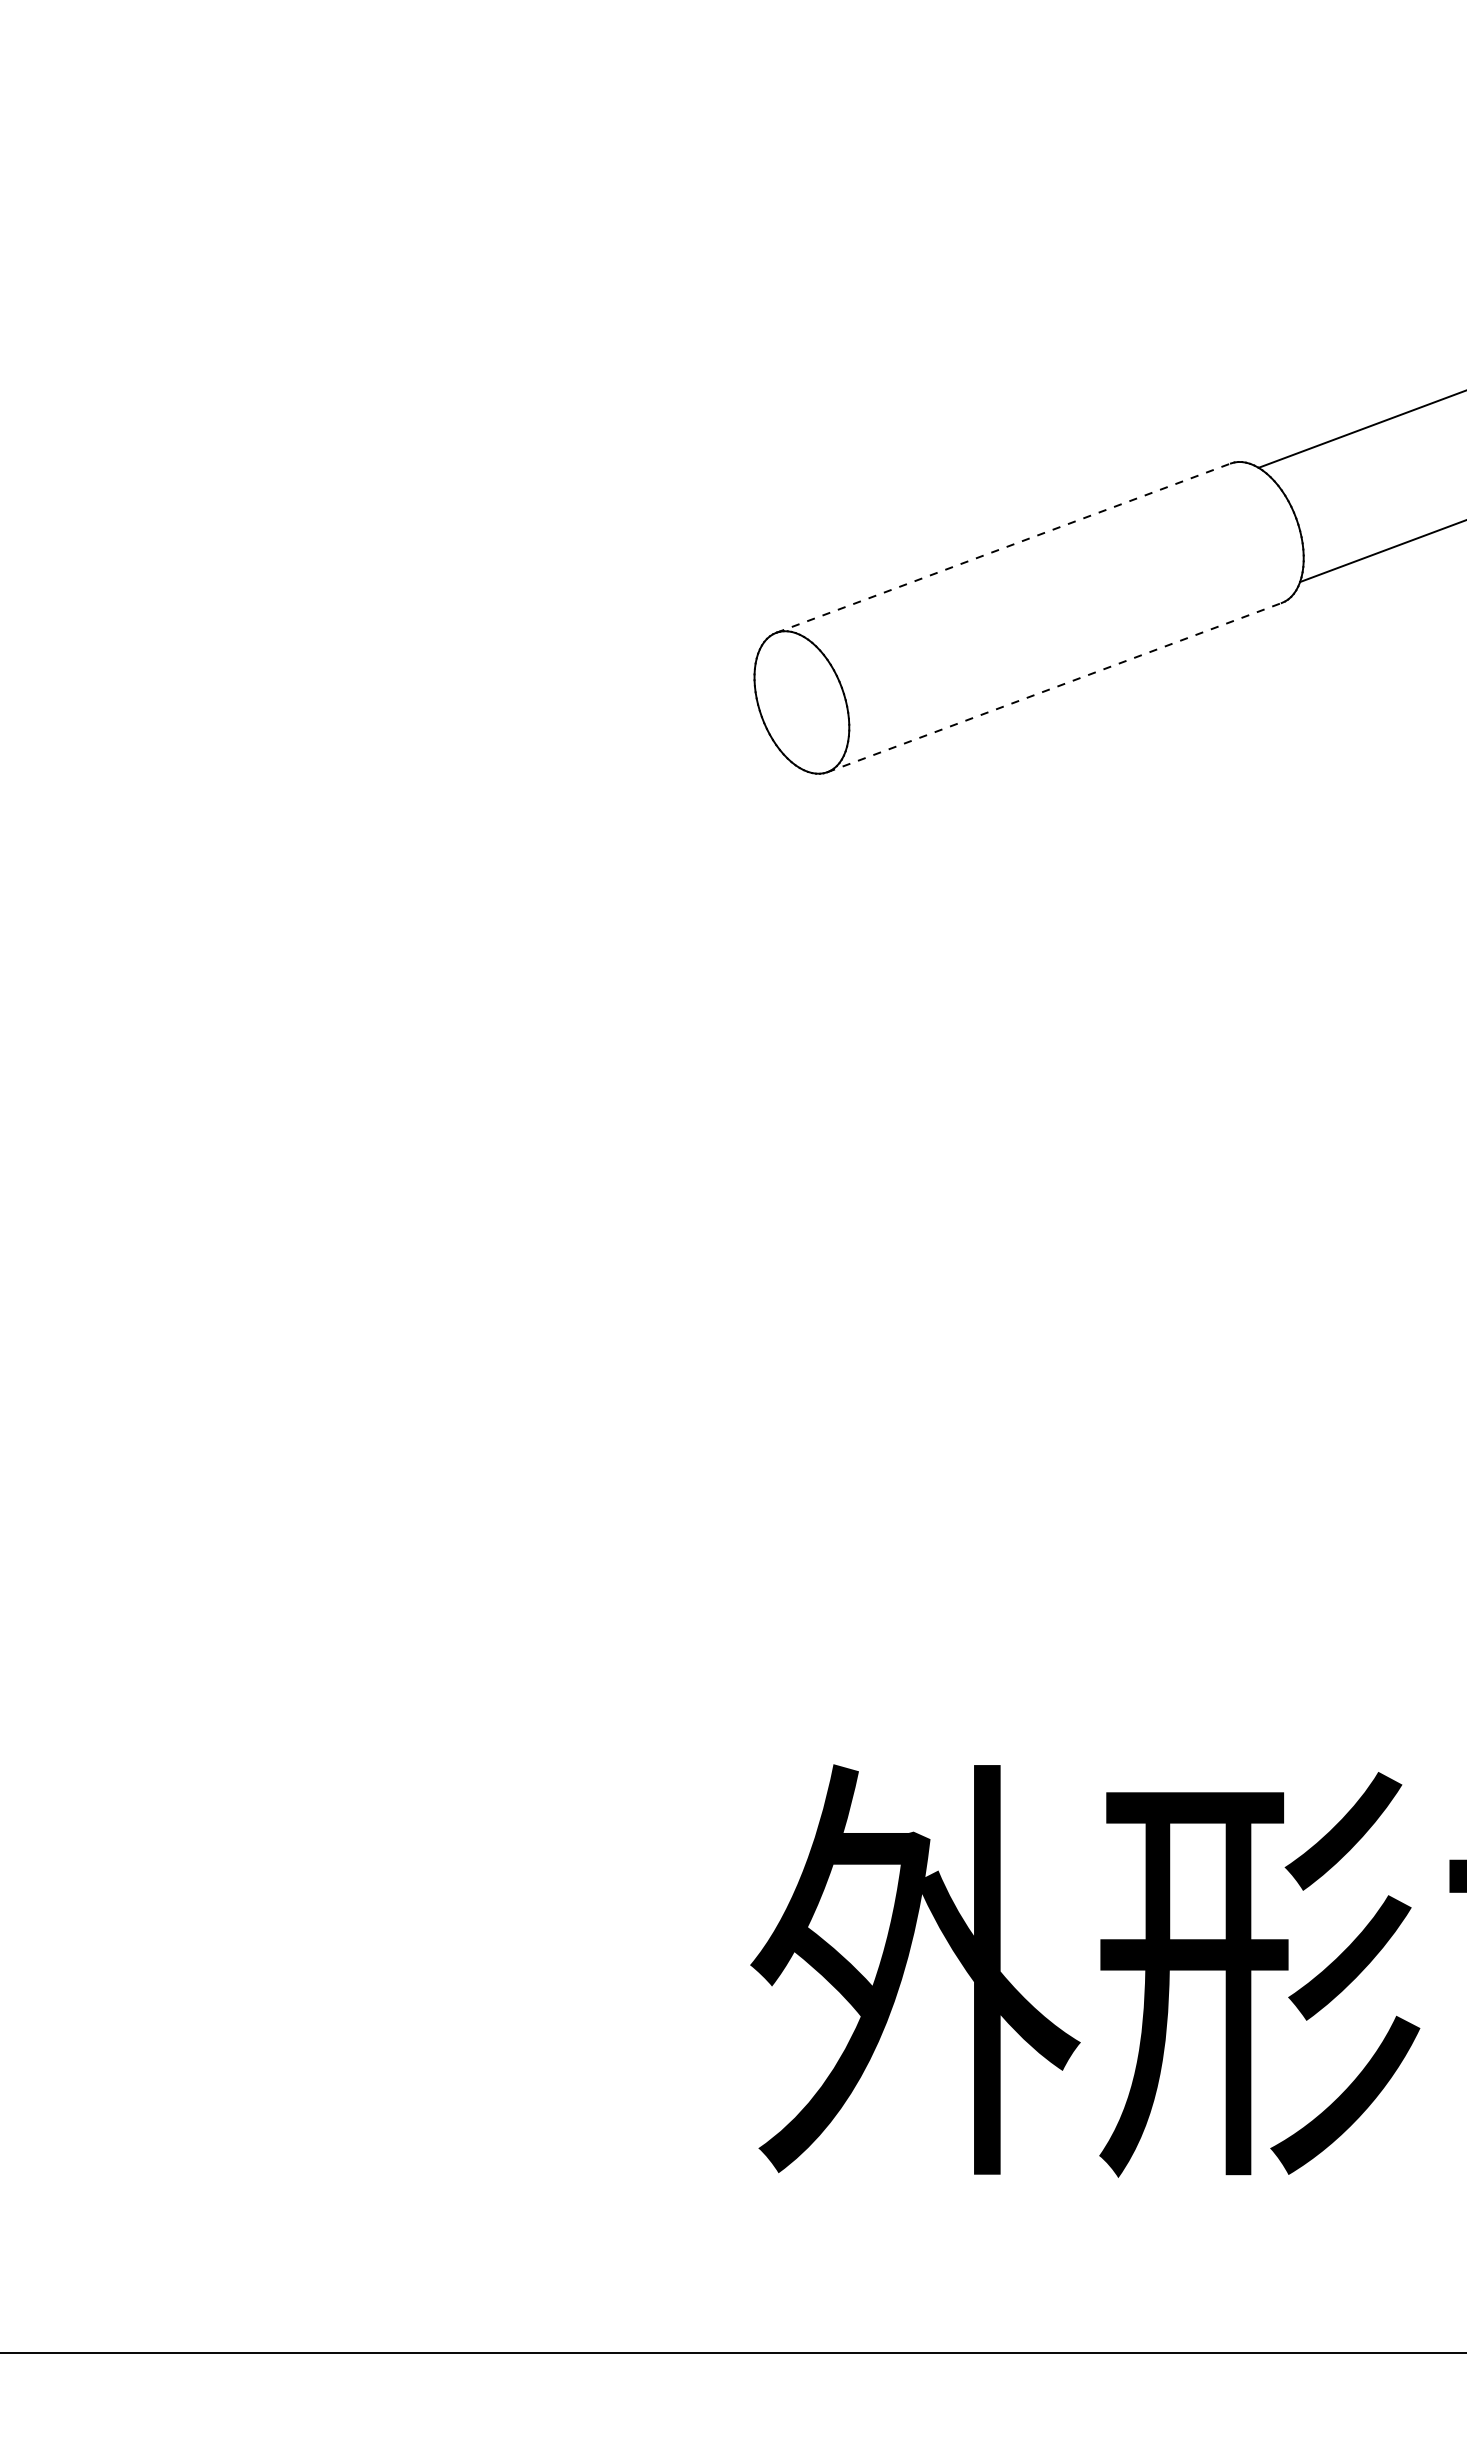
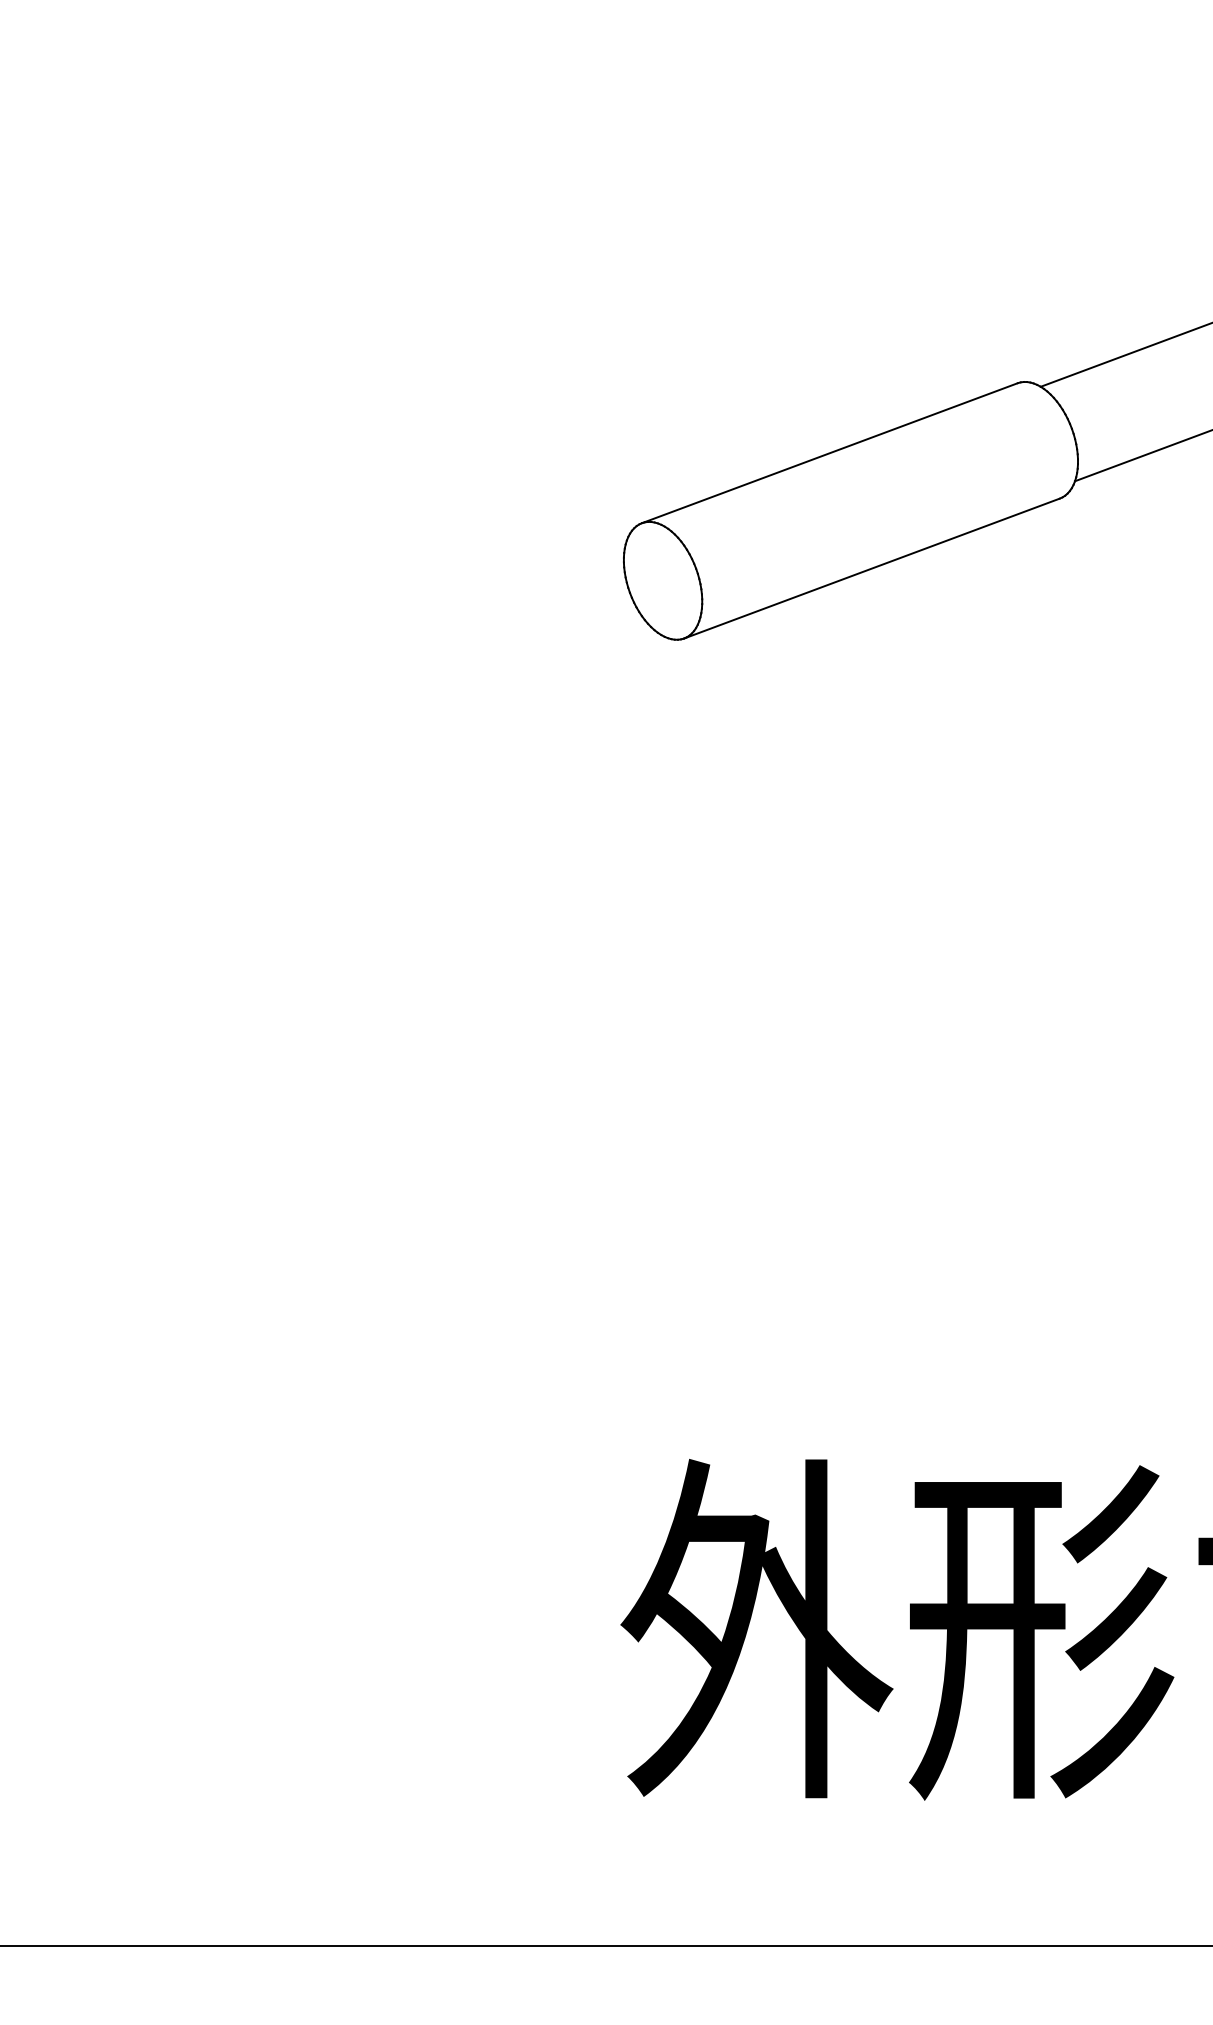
line: (1004, 547) -> (830, 452), dashed -> solid
line: (1054, 687) -> (871, 568), dashed -> solid

